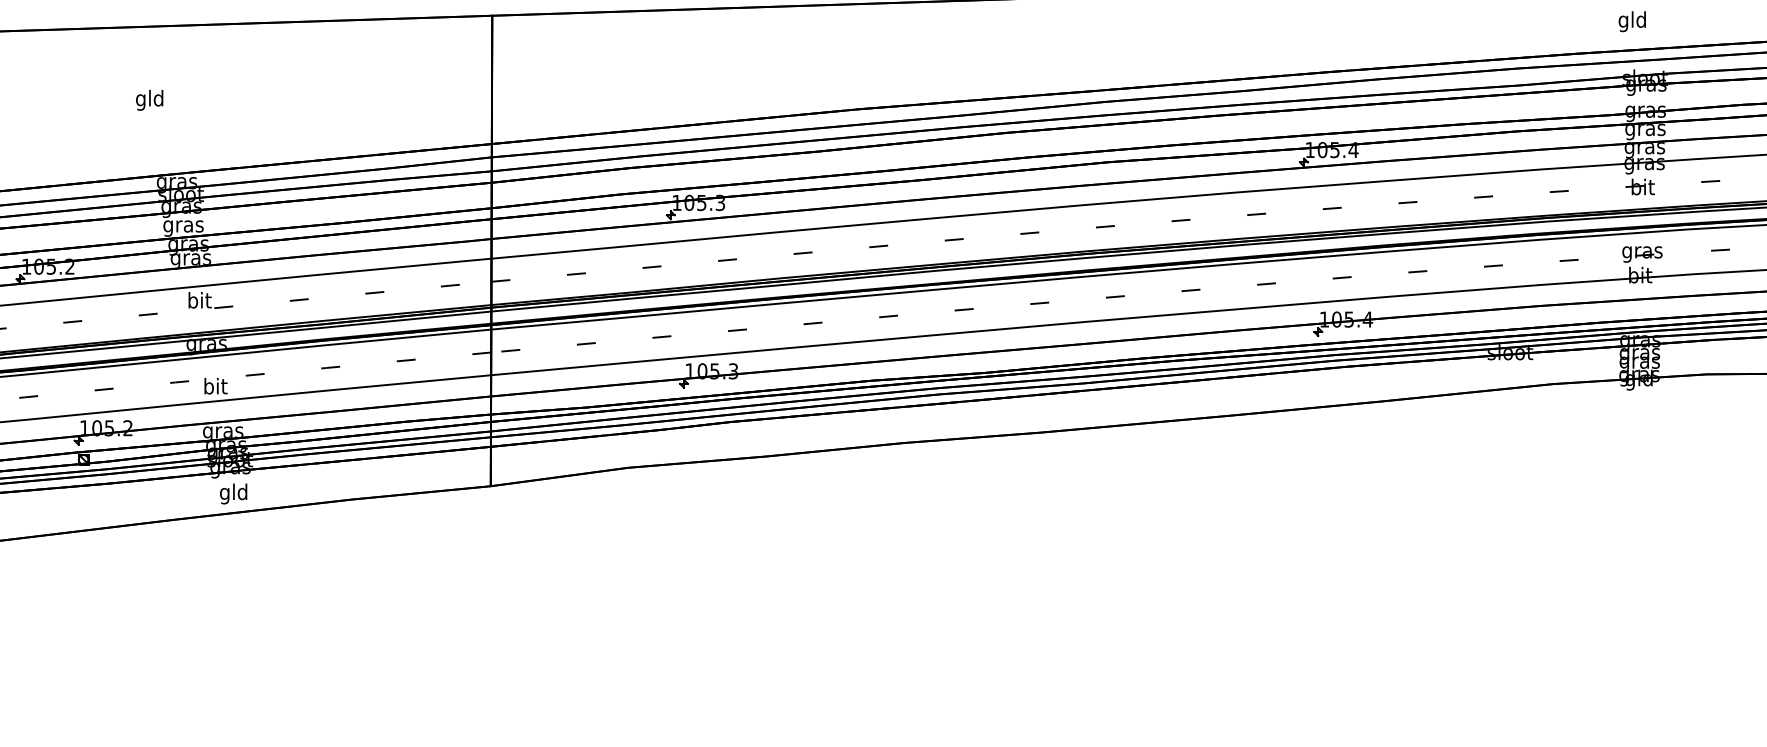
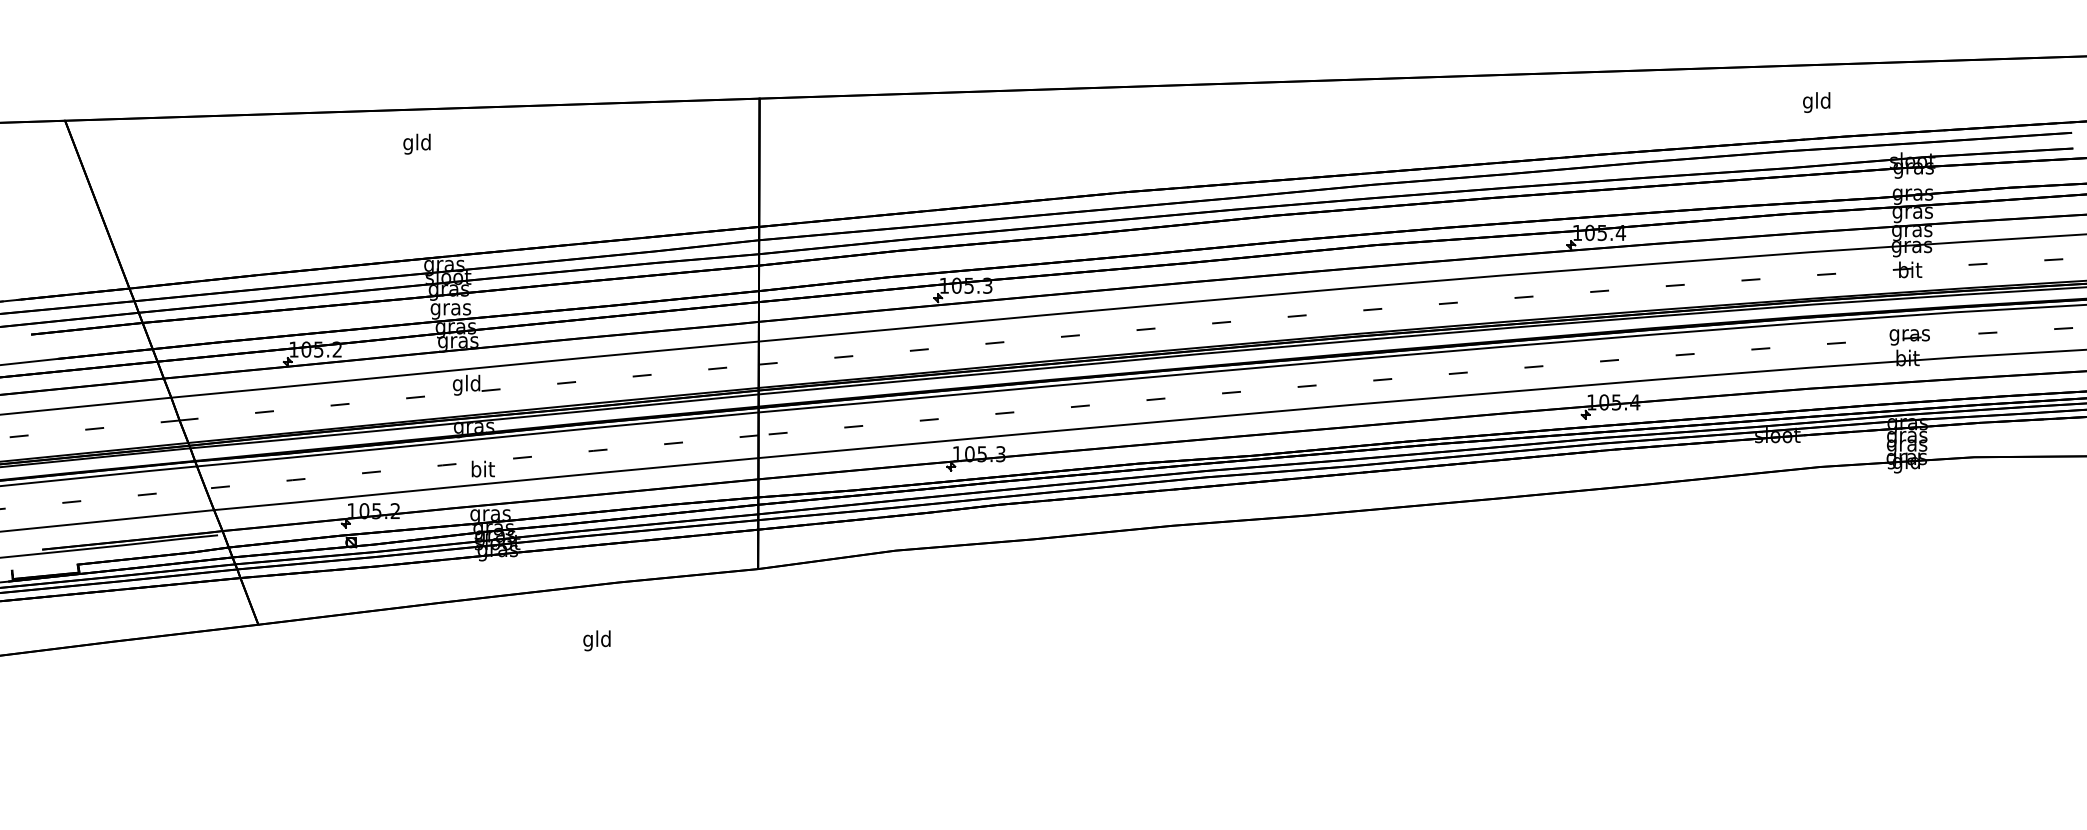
text: (1632, 21) -> (1816, 102), moved
text: (149, 99) -> (416, 143), moved
text: (199, 301) -> (466, 384), bit -> gld
text: (233, 493) -> (596, 640), moved

